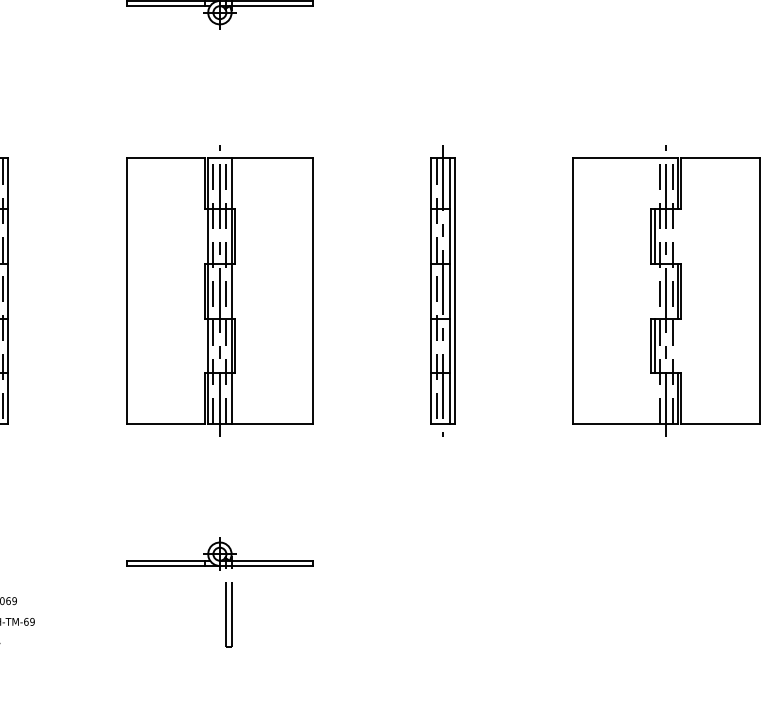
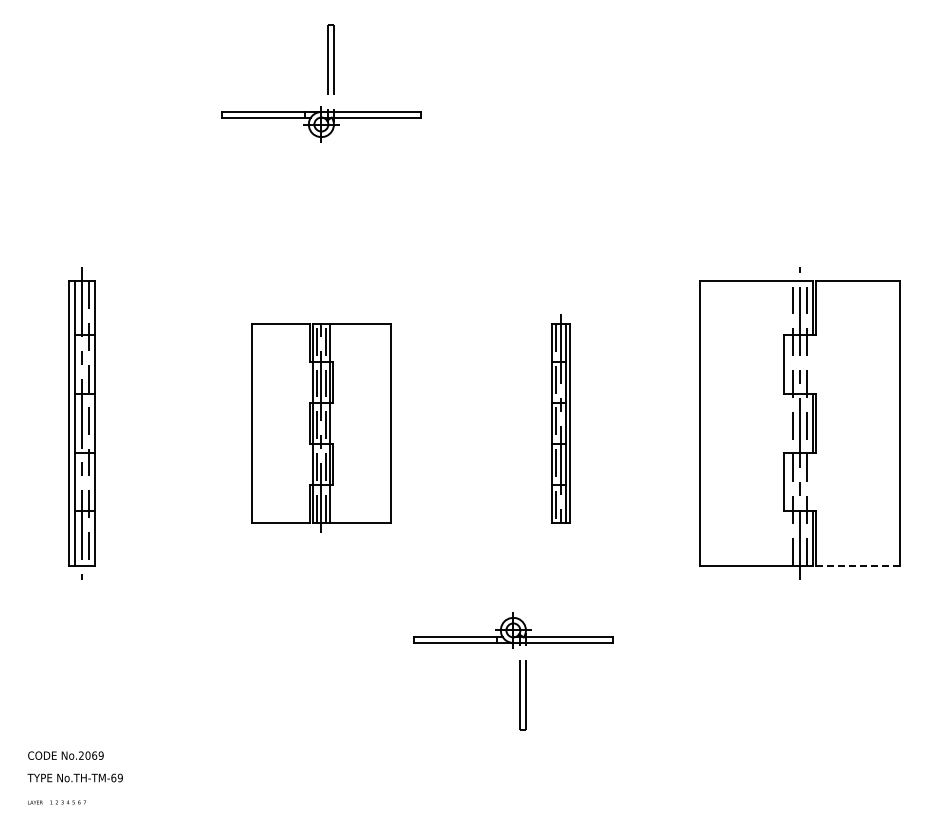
line: (654, 236) -> (787, 364), removed
part: (220, 291) -> (321, 423), size x0.7
part: (442, 291) -> (560, 423), size x0.7
line: (654, 345) -> (787, 481), removed
line: (720, 423) -> (858, 565), solid -> dashed
part: (220, 592) -> (513, 671), moved

